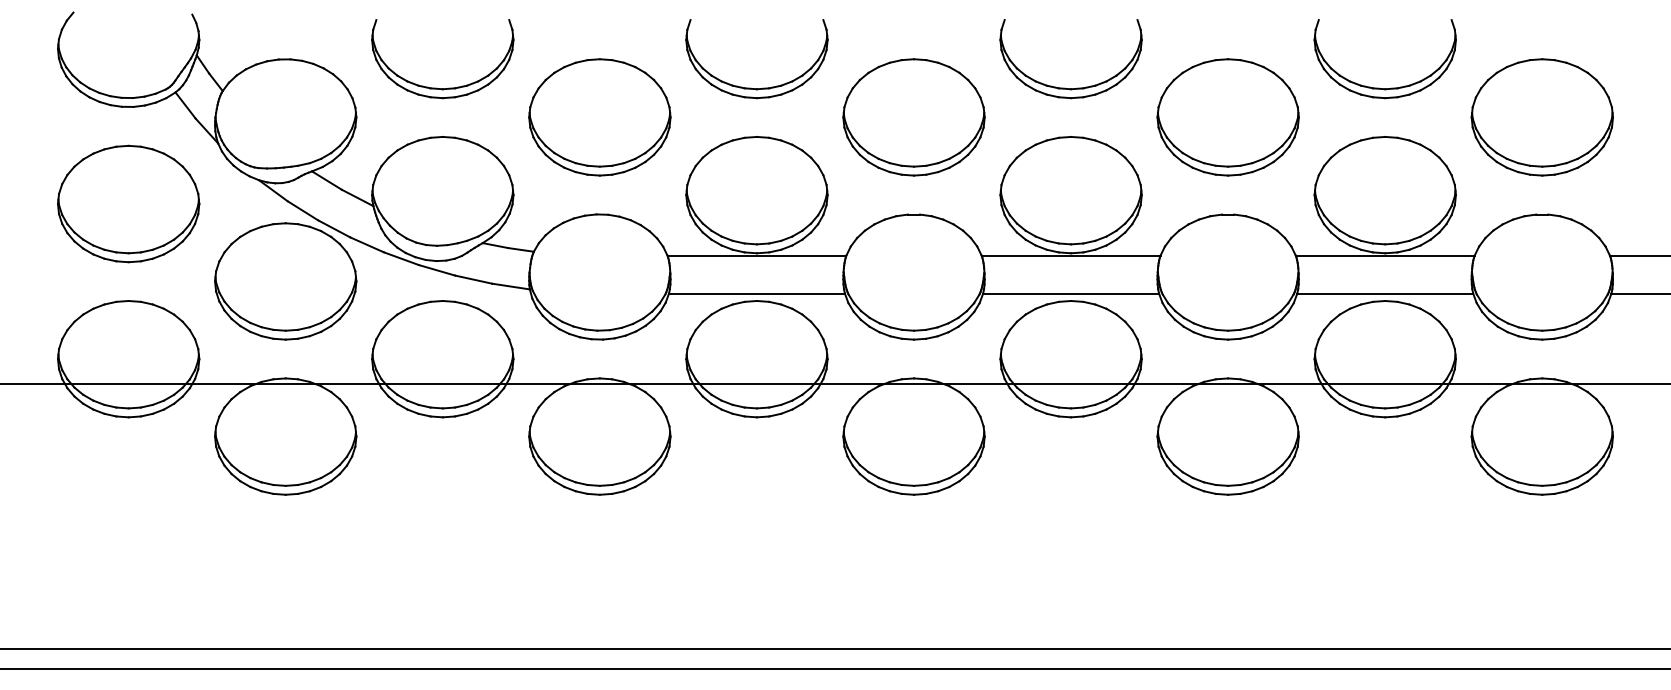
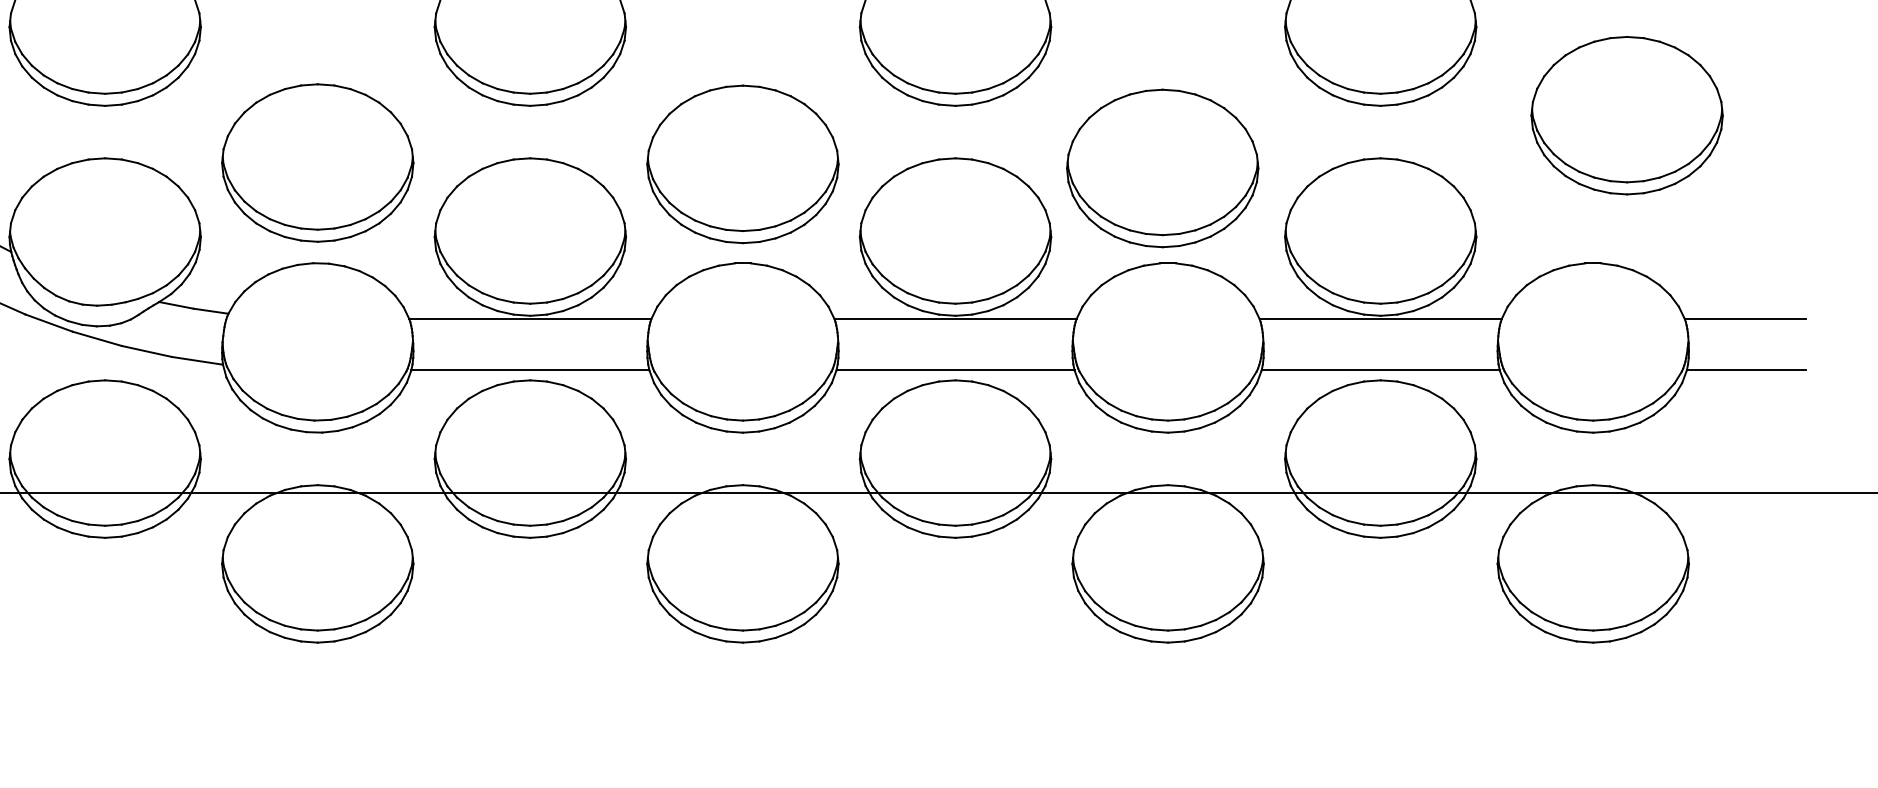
part: (599, 117) -> (317, 163), moved
part: (913, 117) -> (742, 164), moved
part: (1227, 117) -> (1161, 168), moved
part: (1541, 117) -> (1625, 115), moved

